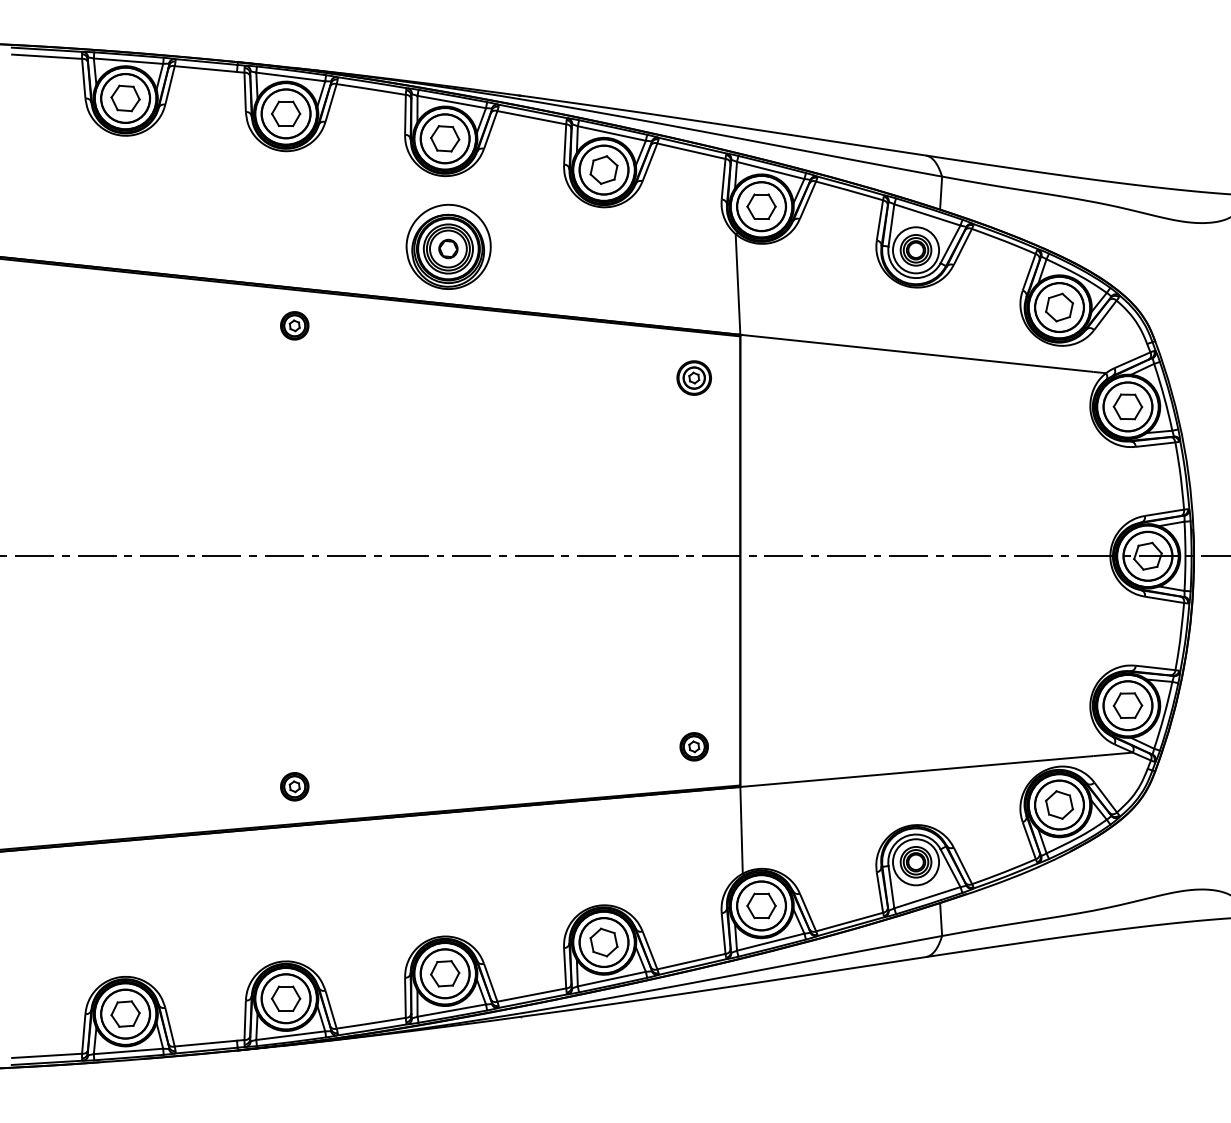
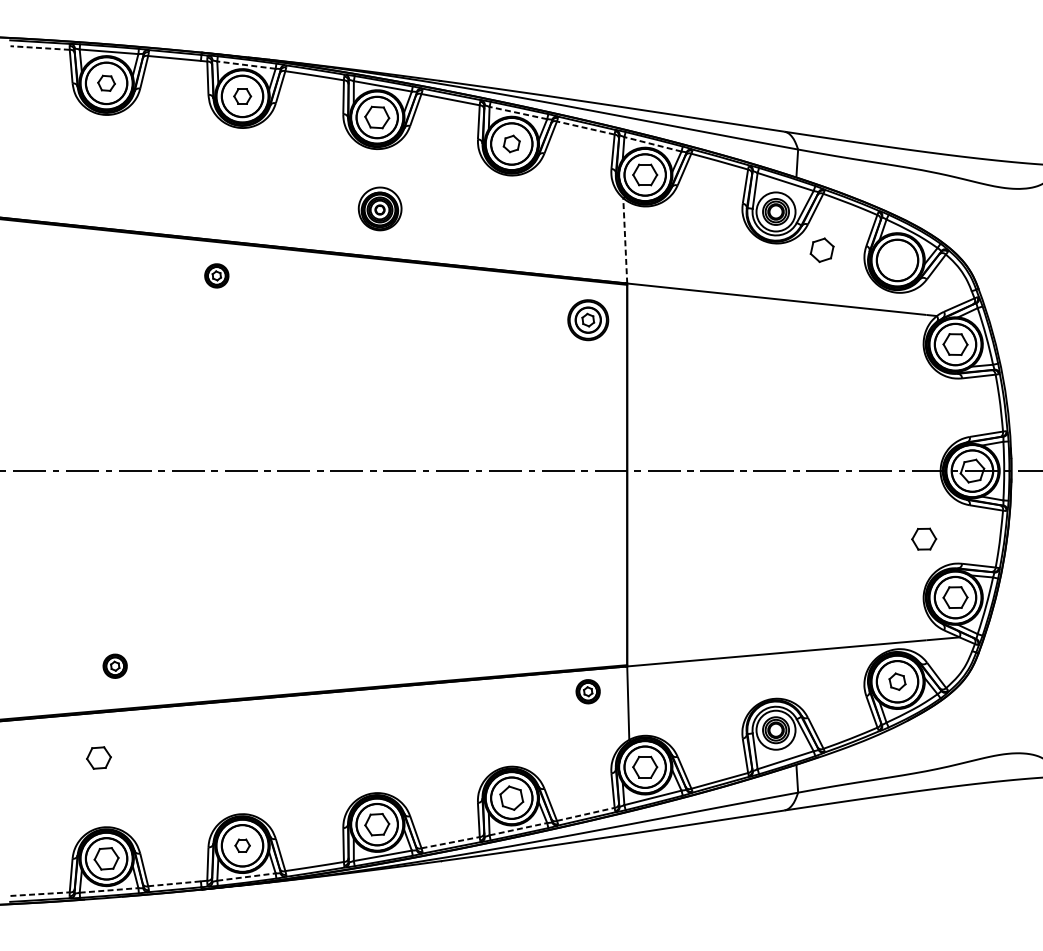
line: (46, 56) -> (39, 47), solid -> dashed
line: (290, 76) -> (246, 64), solid -> dashed
part: (125, 98) -> (106, 83), size x0.7
part: (286, 113) -> (242, 96), size x0.7
line: (611, 133) -> (518, 113), solid -> dashed
line: (691, 151) -> (585, 128), solid -> dashed
part: (603, 169) -> (511, 143), size x0.7
line: (770, 170) -> (652, 144), solid -> dashed
part: (448, 246) -> (380, 208), size x0.6
line: (737, 283) -> (624, 240), solid -> dashed
part: (1059, 307) -> (822, 250), moved
part: (294, 325) -> (216, 275), moved
part: (693, 377) -> (587, 319), size x1.4
part: (1090, 636) -> (923, 539), added
part: (693, 746) -> (587, 691), moved
part: (294, 786) -> (114, 666), moved
part: (1059, 804) -> (897, 681), size x0.7
part: (116, 894) -> (98, 757), added
line: (691, 961) -> (585, 814), solid -> dashed
line: (611, 979) -> (518, 829), solid -> dashed
line: (532, 994) -> (451, 842), solid -> dashed
part: (286, 998) -> (242, 845), size x0.6
line: (290, 1035) -> (246, 876), solid -> dashed
line: (206, 1043) -> (175, 883), solid -> dashed
line: (128, 1051) -> (109, 890), solid -> dashed
line: (47, 1055) -> (40, 893), solid -> dashed

